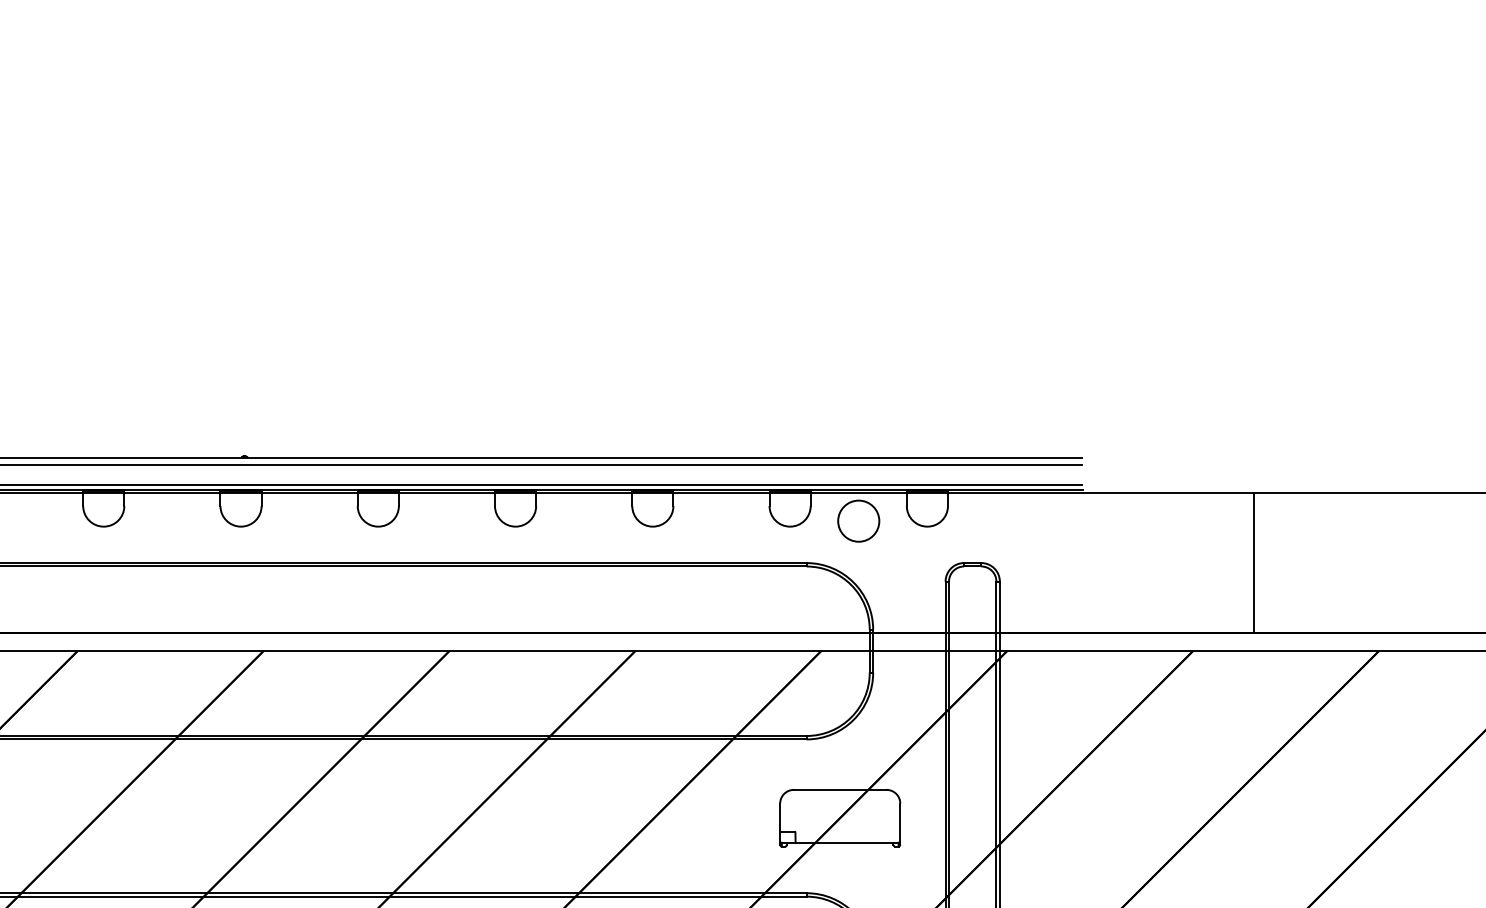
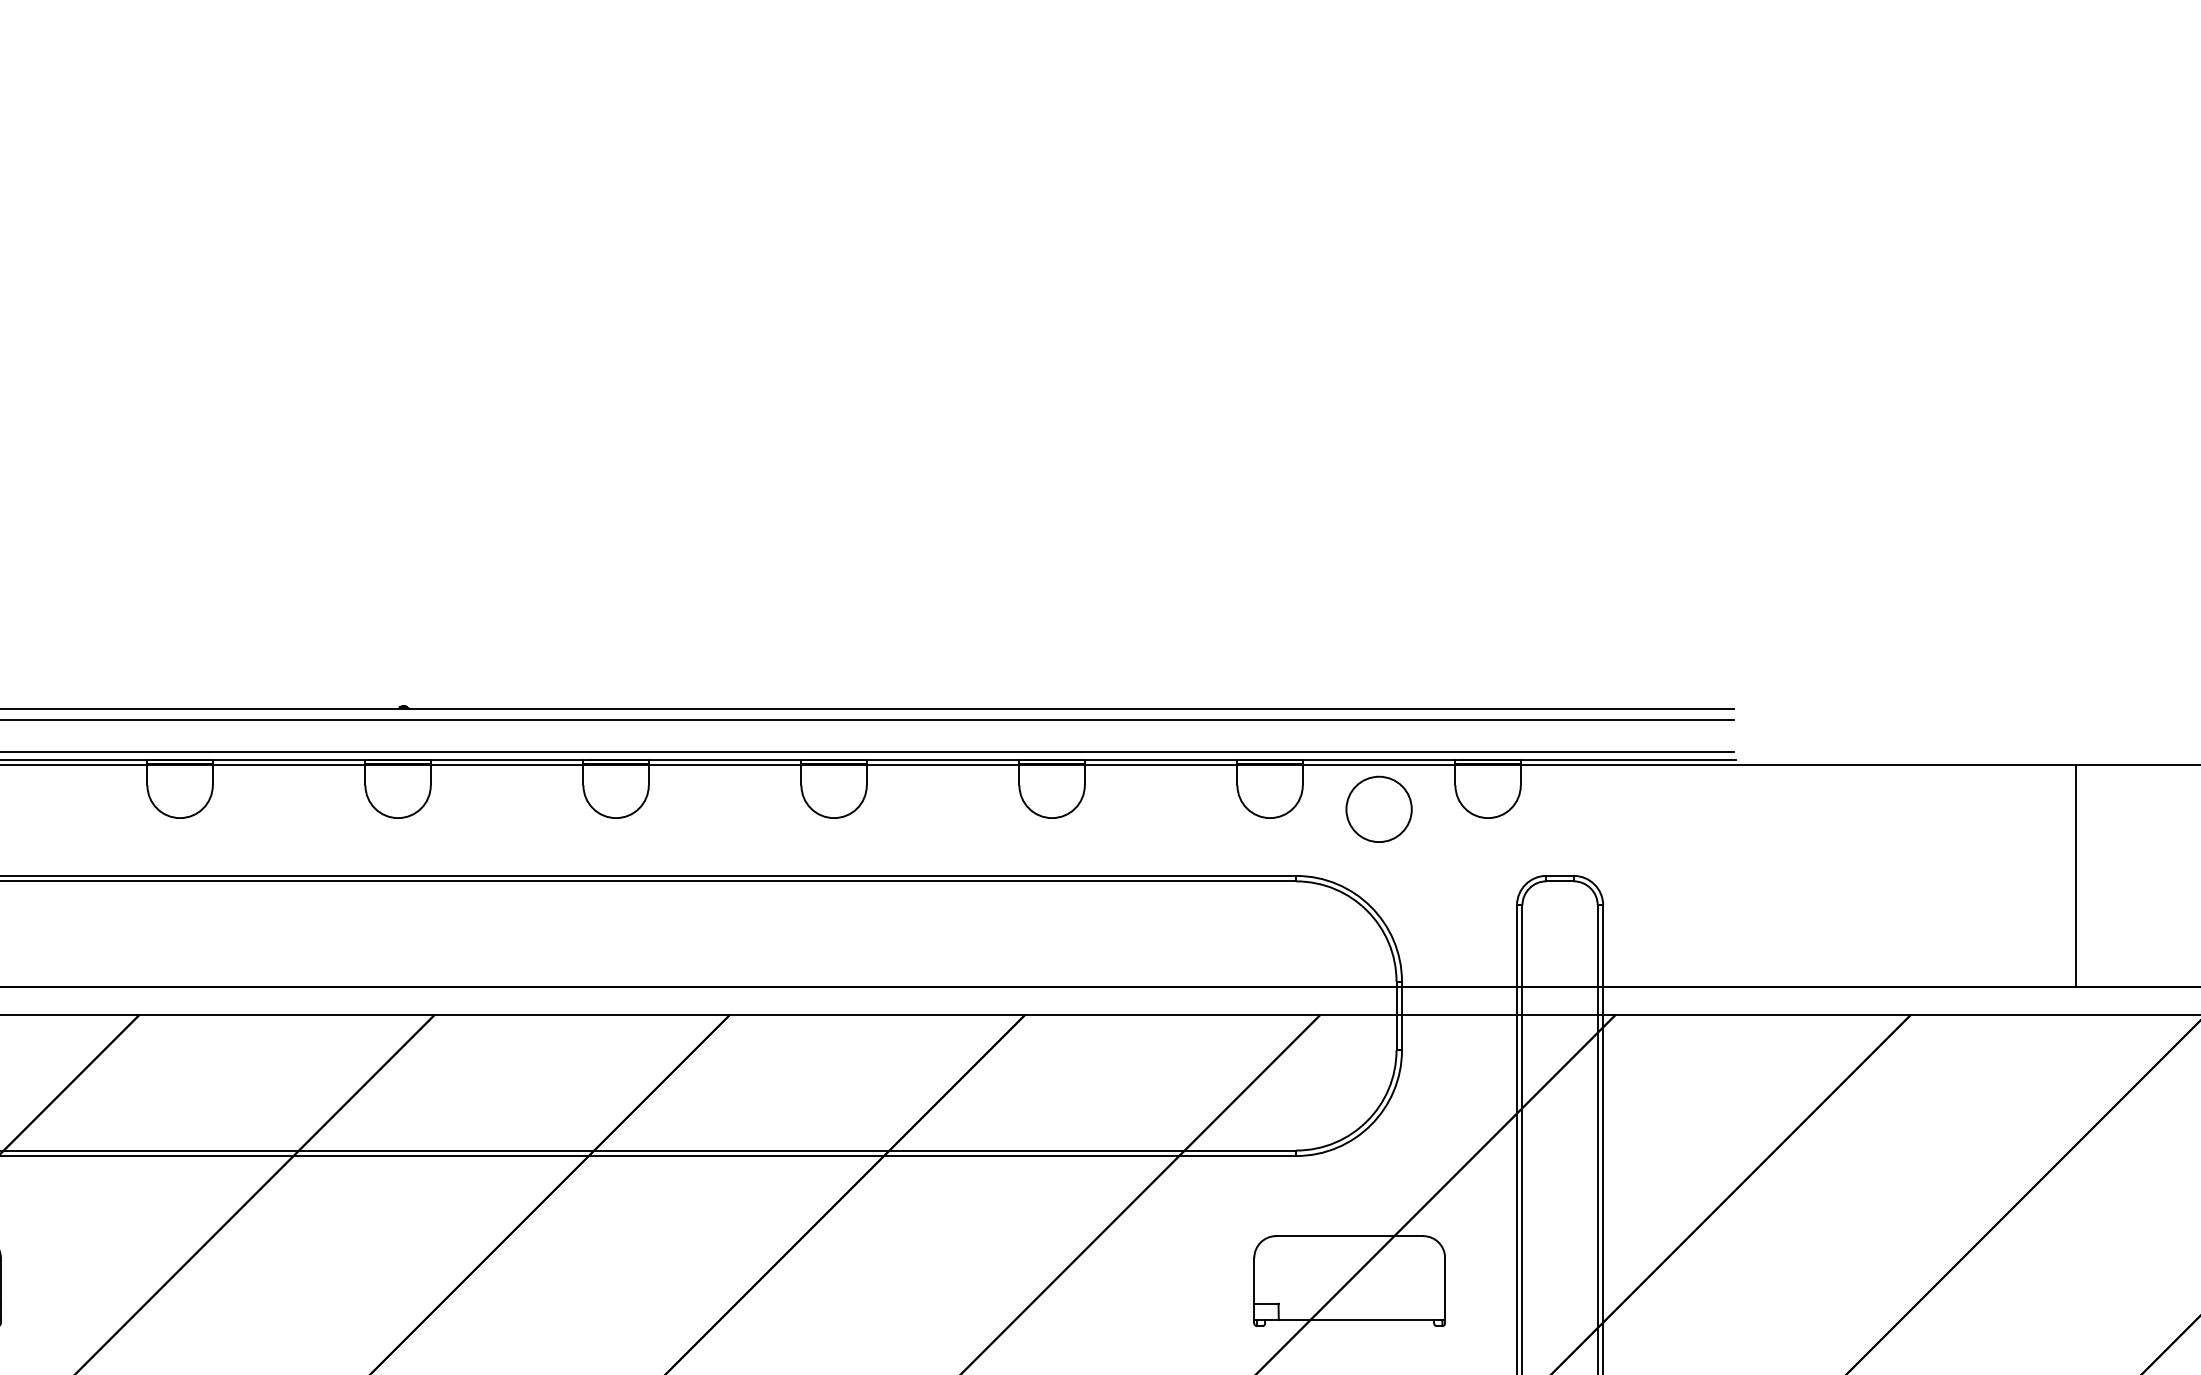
line: (1254, 563) -> (2075, 876), moved

